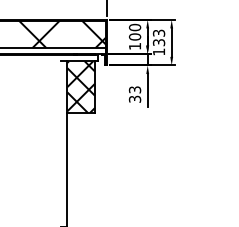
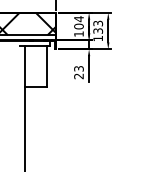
text: (134, 27) -> (78, 18), 100 -> 104
hatch: (80, 86) -> (35, 66), removed
text: (135, 98) -> (79, 75), 33 -> 23

